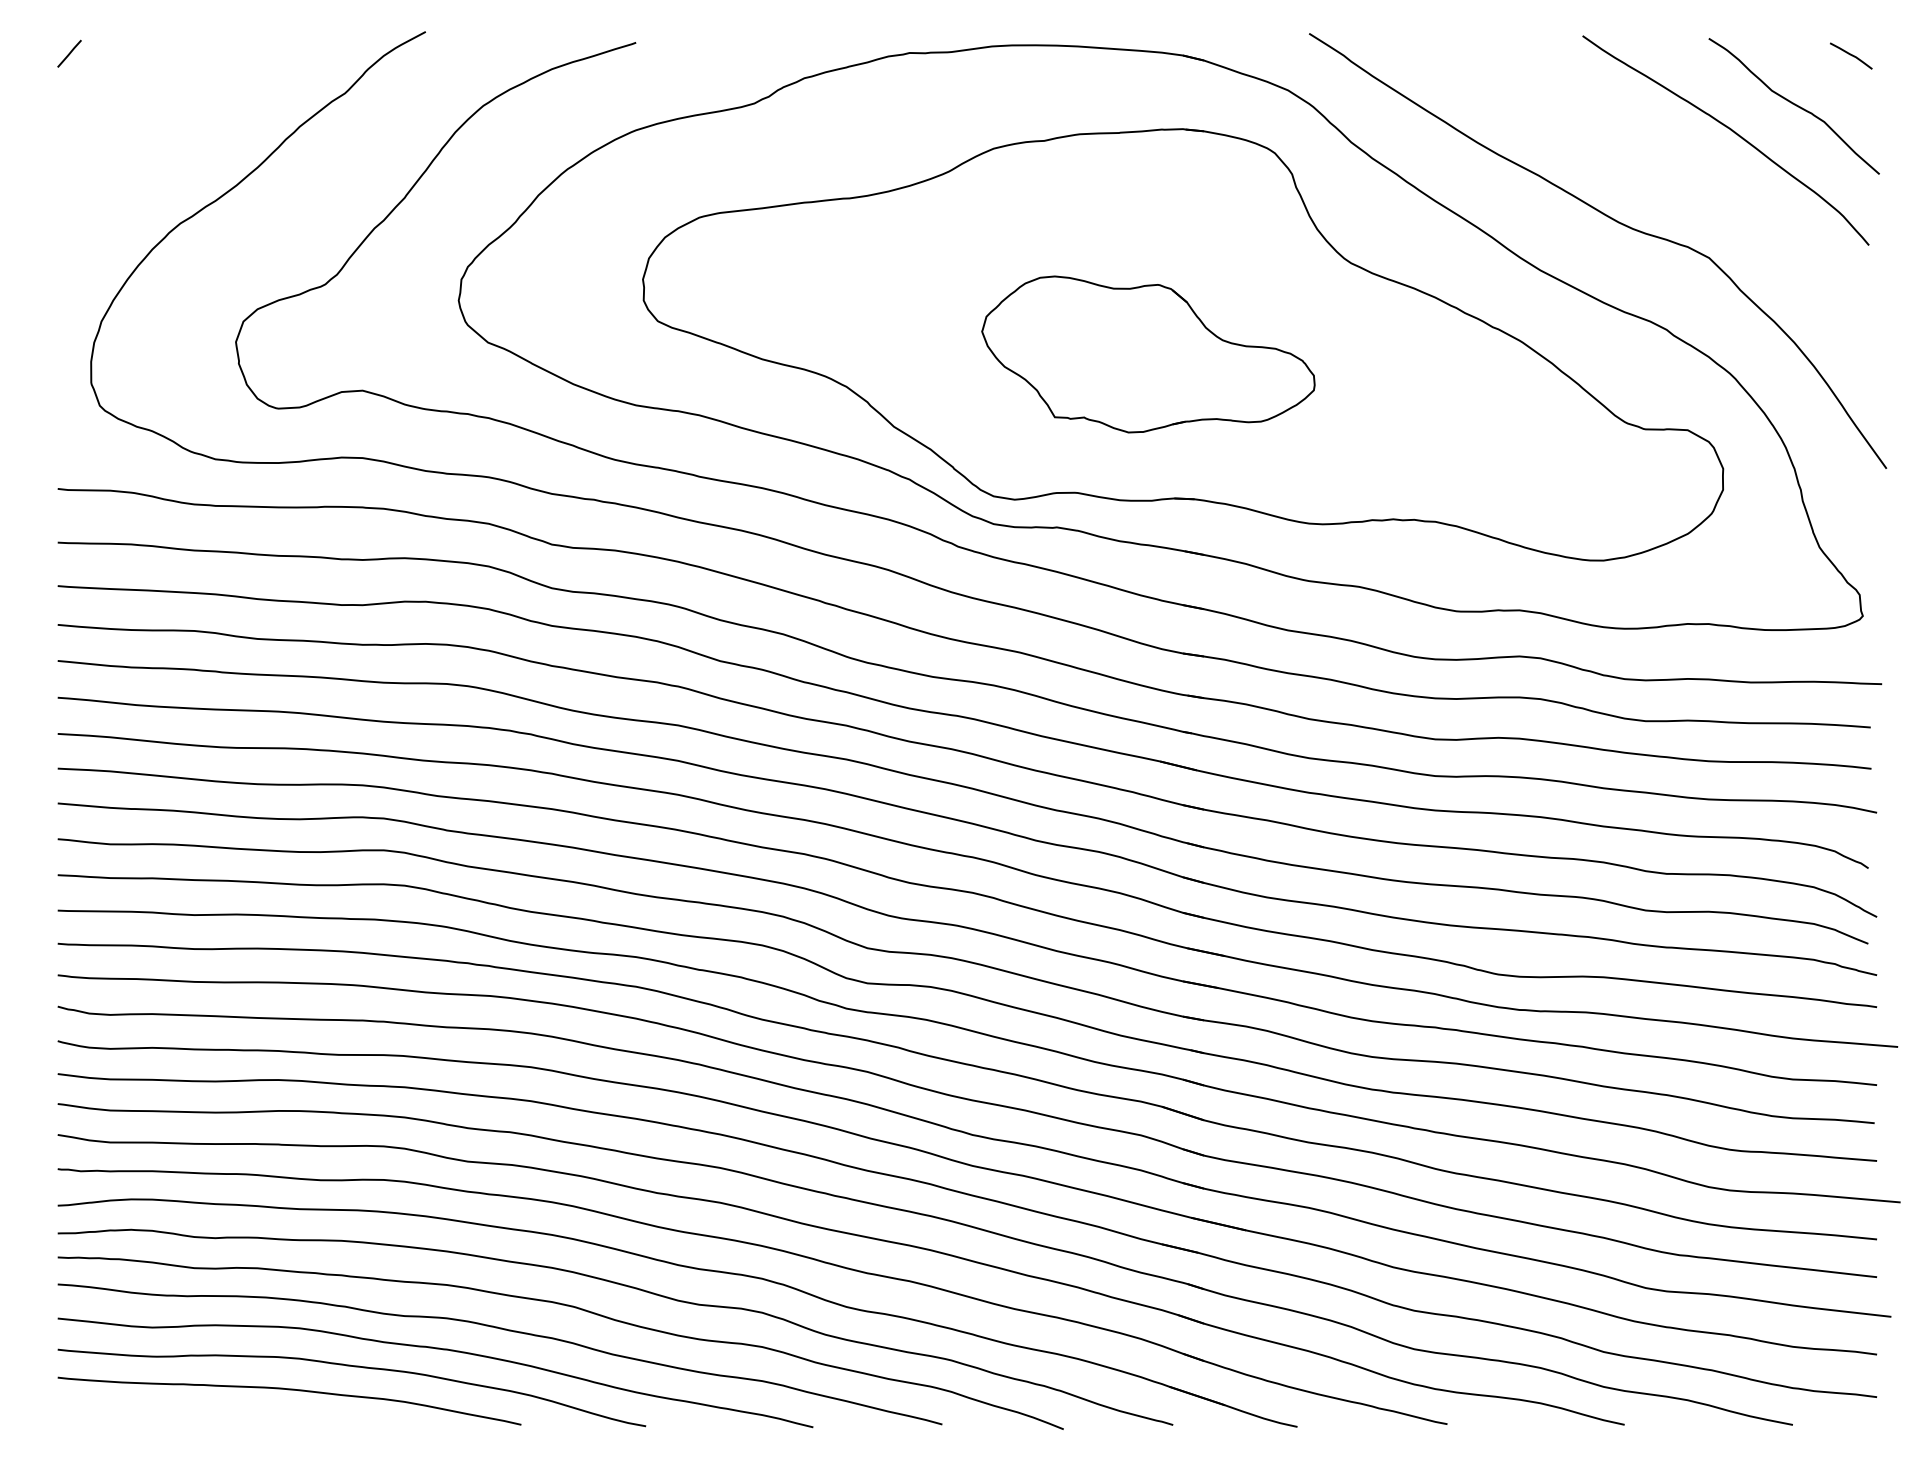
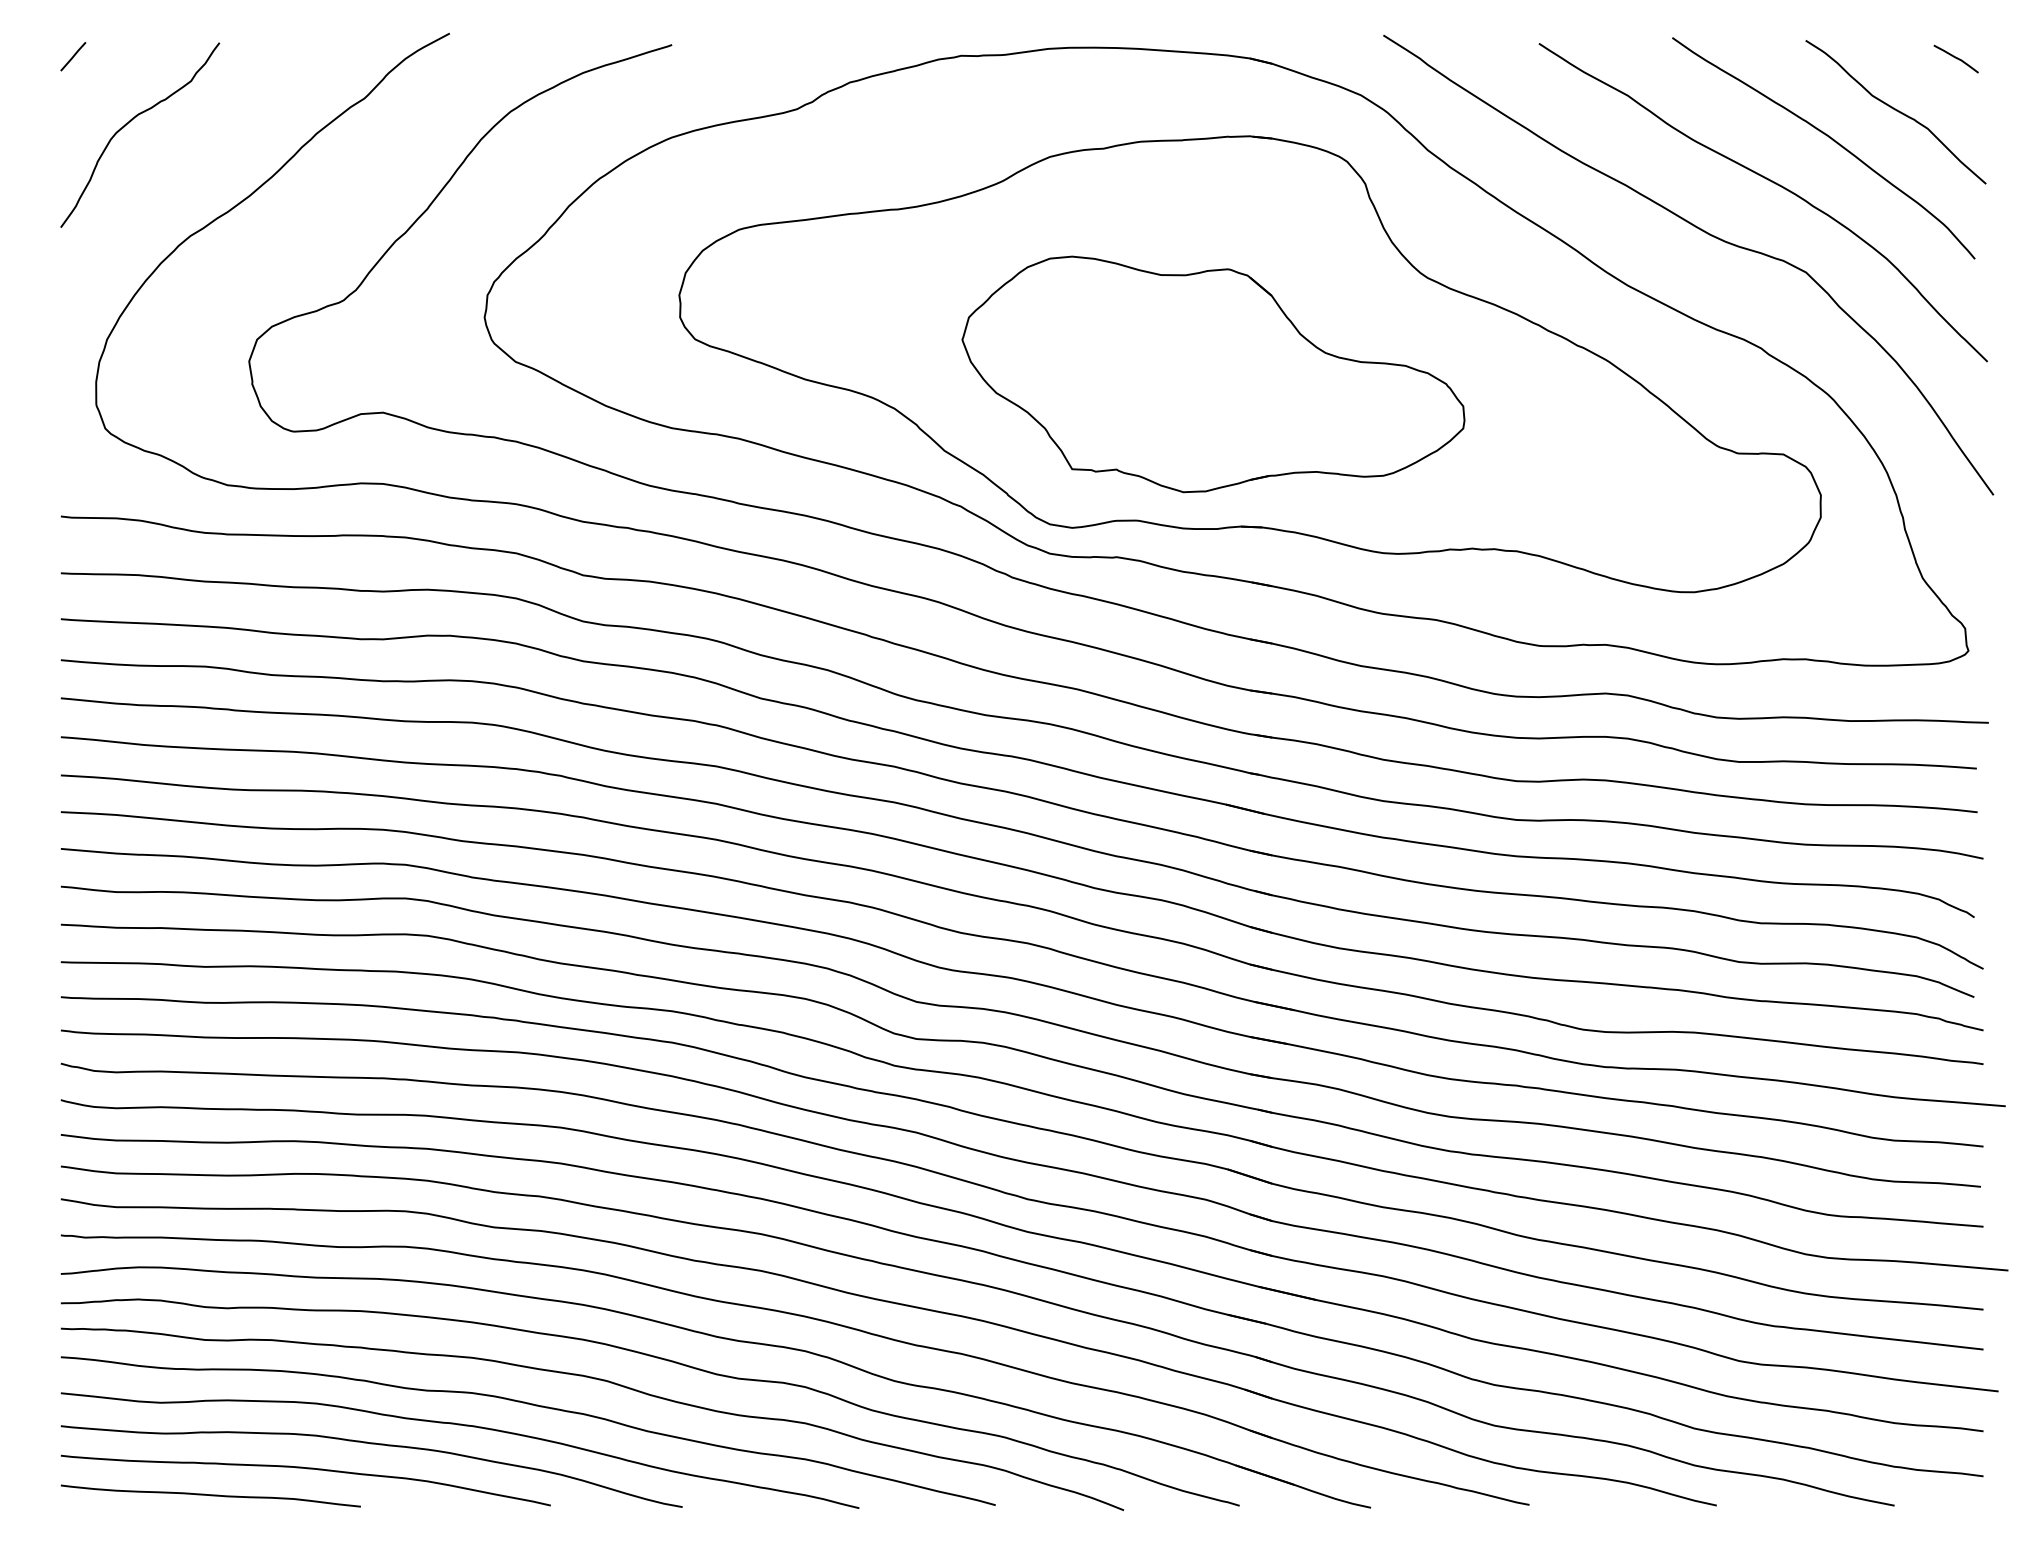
curve: (124, 115) -> (131, 121), added
curve: (1677, 173) -> (1772, 183), added
part: (1148, 354) -> (1213, 374), size x1.43
curve: (199, 1415) -> (210, 1495), added

